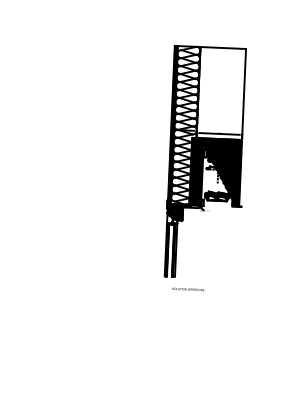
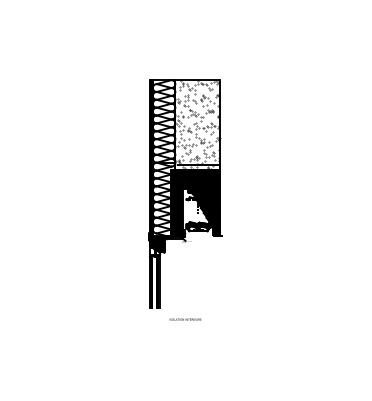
hatch: (220, 93) -> (197, 125), added
text: (188, 289) -> (185, 319), moved

